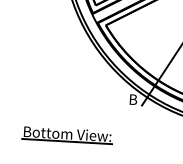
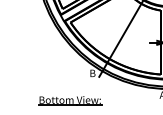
part: (68, 134) -> (70, 100), moved

